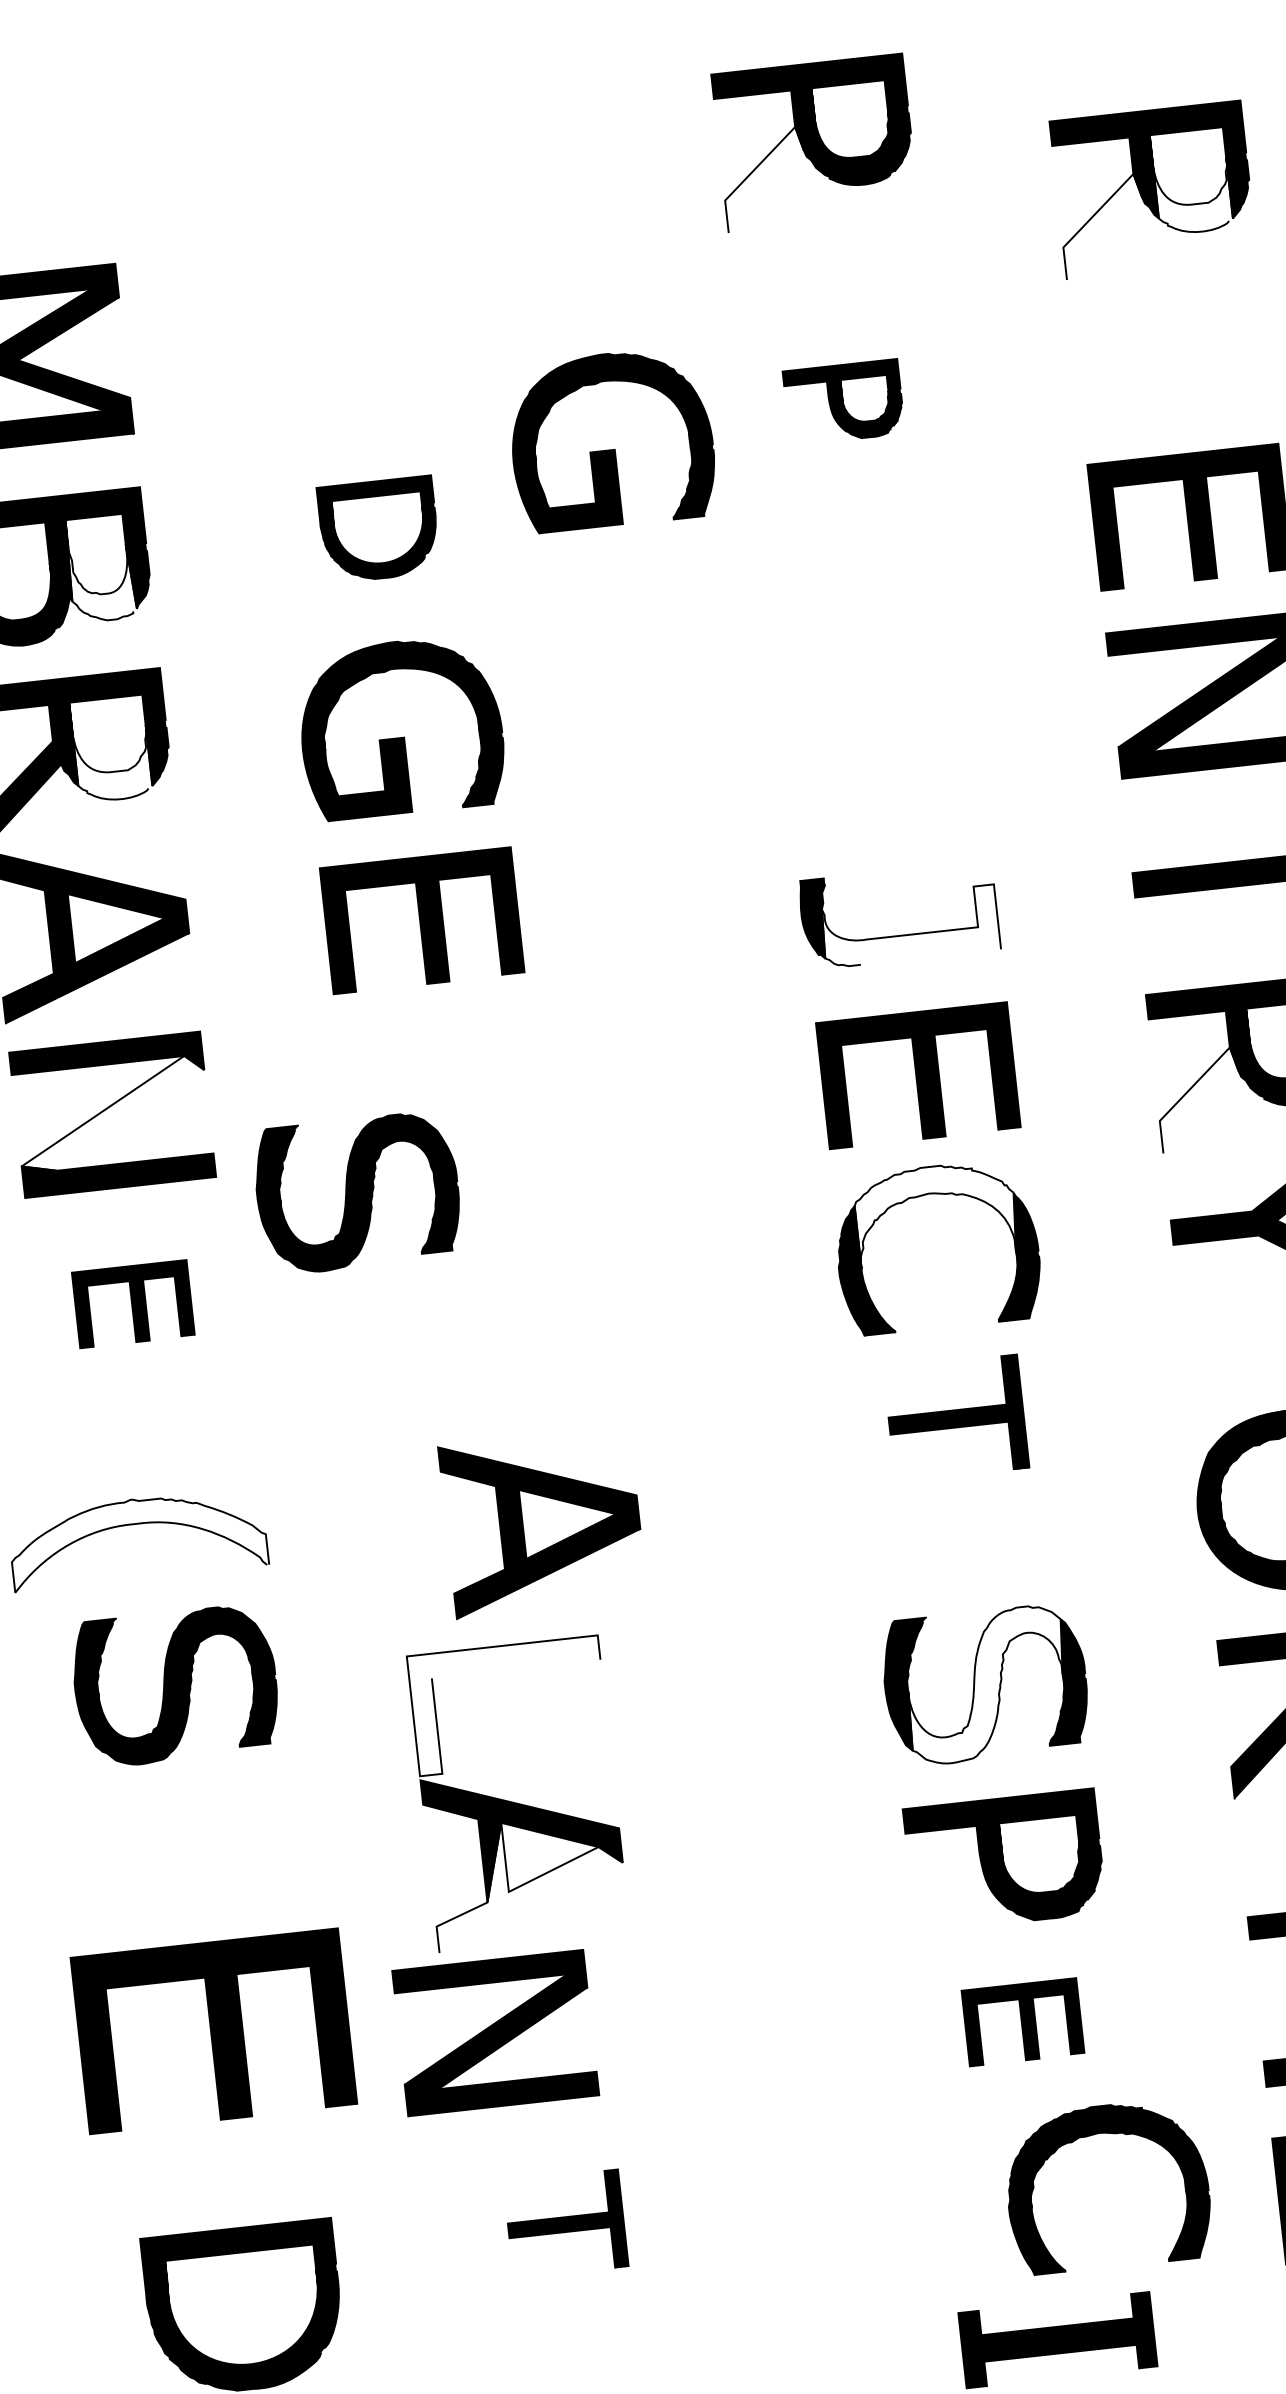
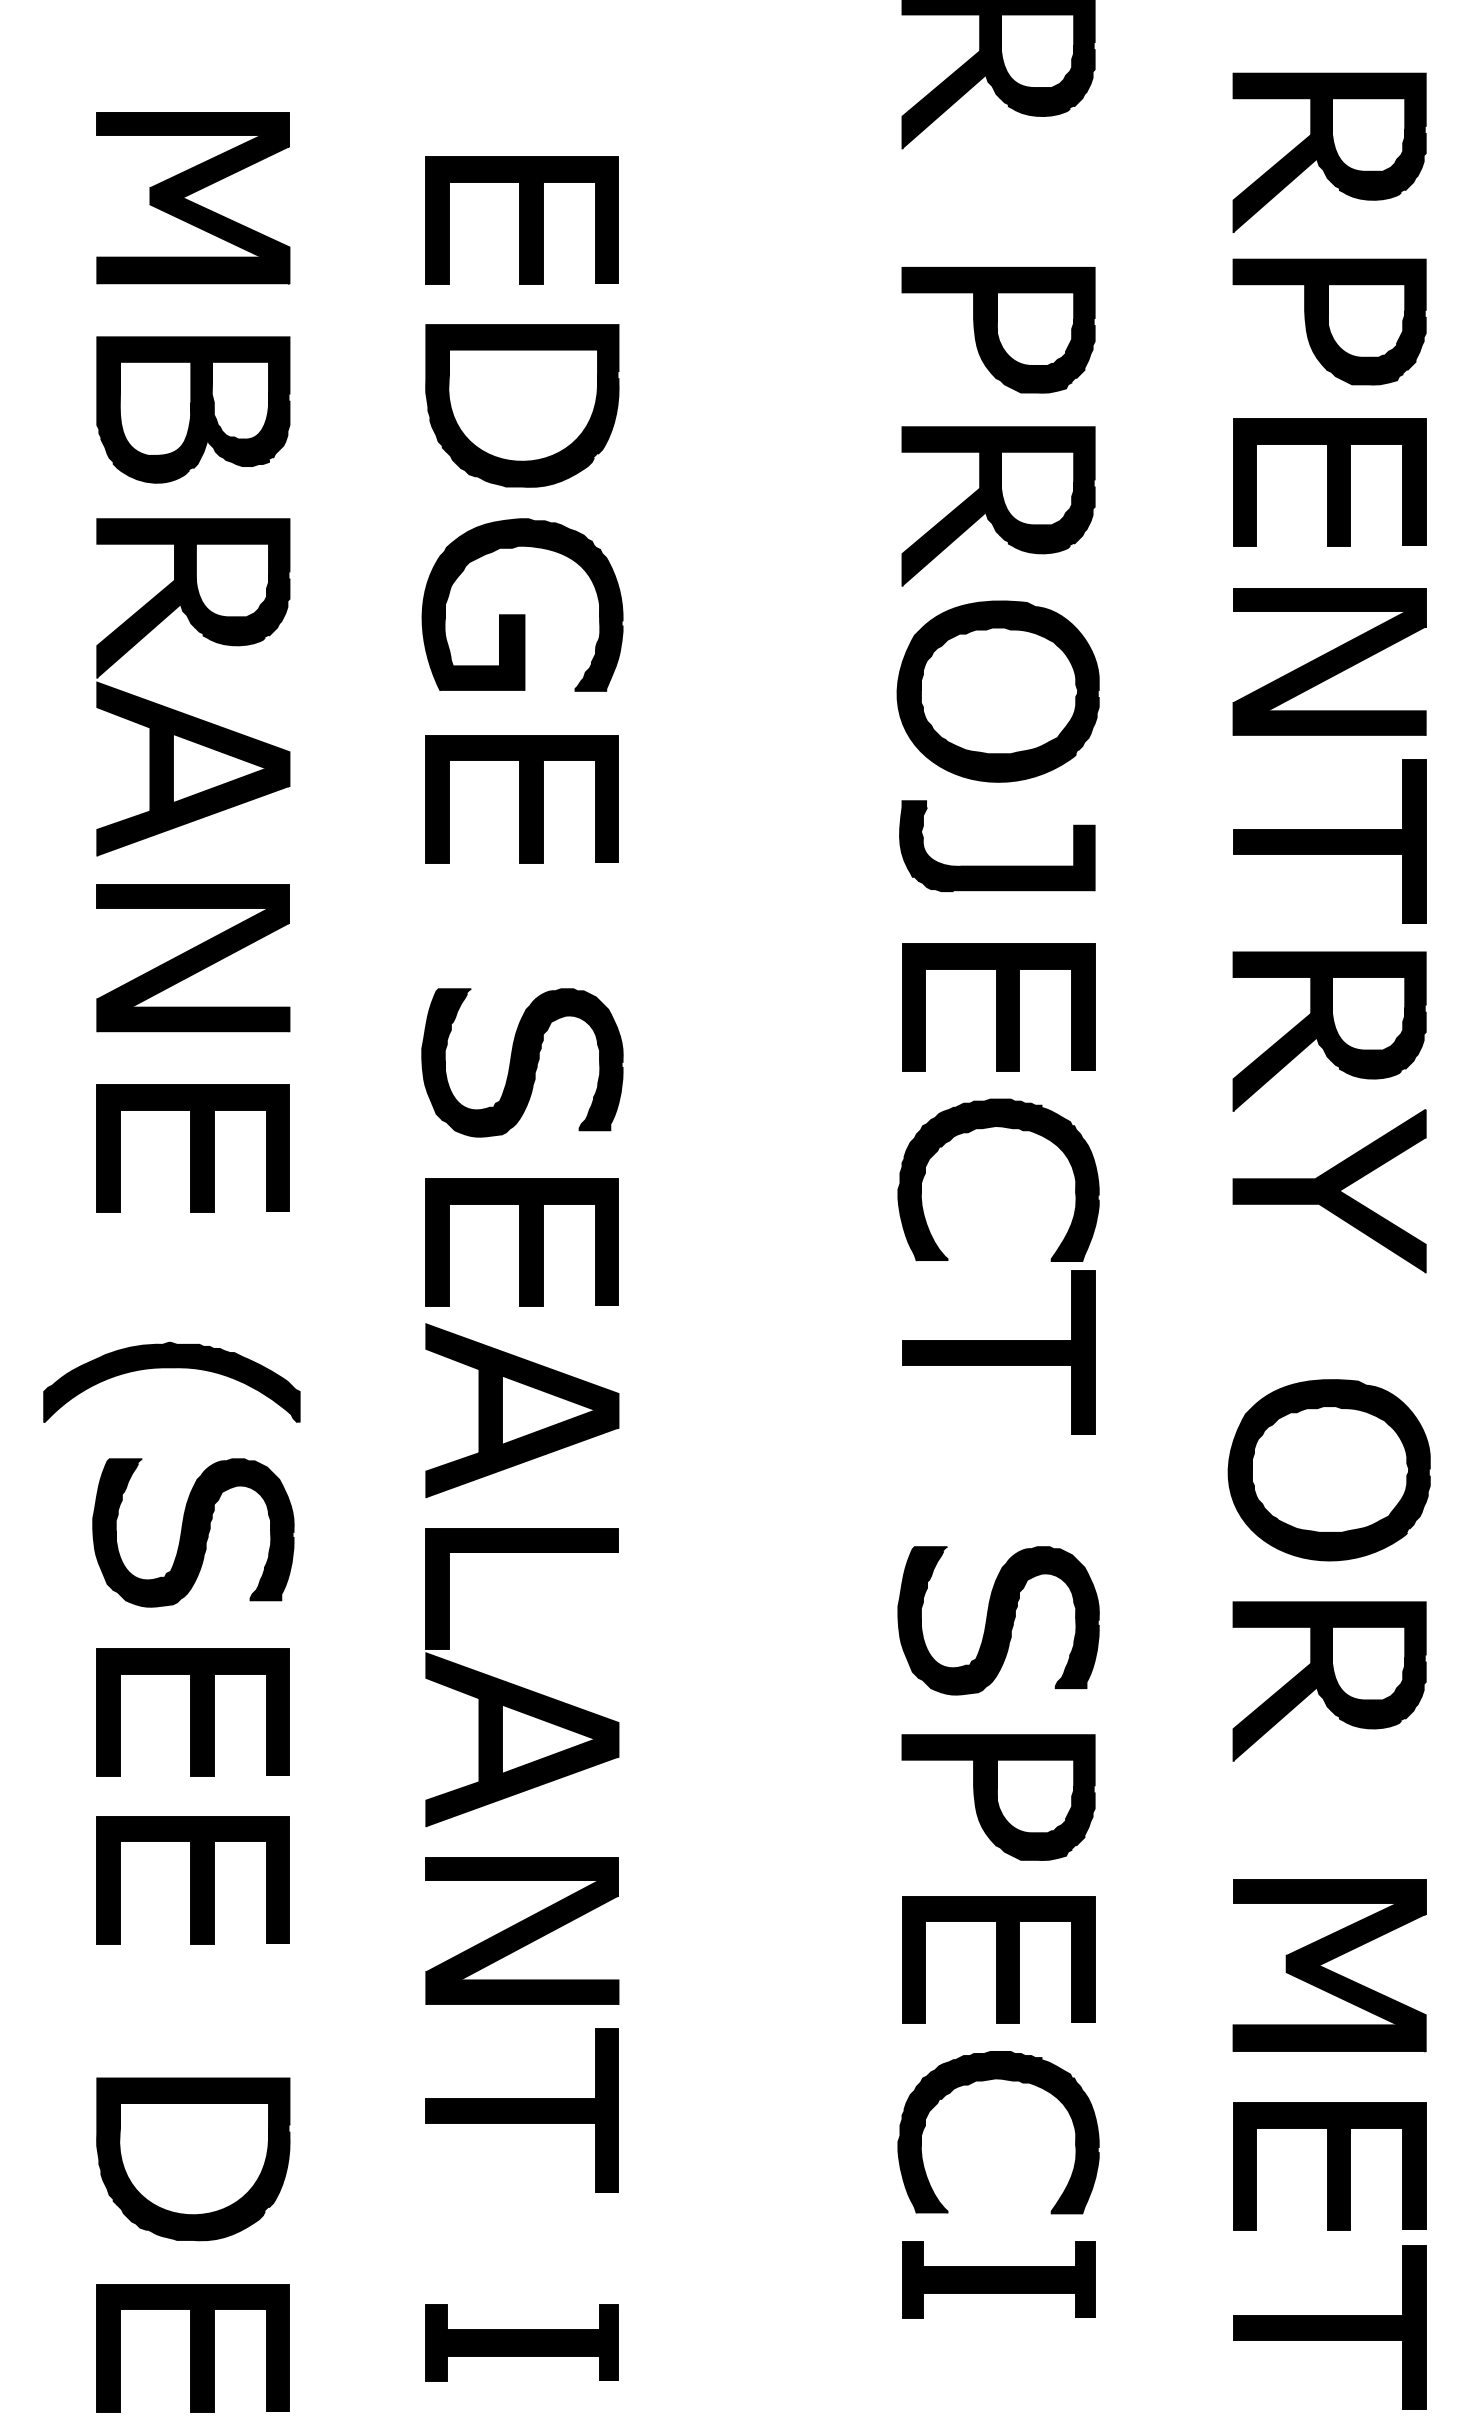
fill: (765, 179) -> (944, 100), added
fill: (1191, 181) -> (1368, 148), added
fill: (1103, 227) -> (1275, 184), added
part: (357, 345) -> (521, 220), added
part: (1172, 357) -> (1329, 321), added
part: (844, 402) -> (998, 330), size x1.67
part: (612, 449) -> (763, 351), removed
part: (379, 529) -> (522, 405), size x1.67
fill: (100, 568) -> (241, 413), added
part: (863, 577) -> (998, 506), added
fill: (111, 749) -> (232, 594), added
part: (882, 761) -> (997, 691), added
fill: (909, 926) -> (1006, 858), added
fill: (1199, 1099) -> (1275, 1062), added
fill: (112, 1114) -> (193, 957), added
part: (357, 1192) -> (522, 1062), moved
fill: (935, 1213) -> (1000, 1146), added
part: (132, 1304) -> (192, 1148), size x1.67
part: (469, 1361) -> (521, 1242), added
part: (956, 1418) -> (998, 1352), size x1.43
part: (543, 1522) -> (522, 1410), moved
fill: (137, 1539) -> (171, 1382), added
fill: (986, 1684) -> (999, 1620), added
fill: (508, 1705) -> (522, 1588), added
part: (194, 1864) -> (192, 1712), added
fill: (528, 1881) -> (522, 1765), added
part: (1022, 2021) -> (998, 1959), size x1.67
part: (212, 2031) -> (192, 1880), size x0.71
part: (495, 2032) -> (522, 1930), moved
part: (1107, 2134) -> (1004, 2080), moved
part: (565, 2224) -> (521, 2110), size x1.67

